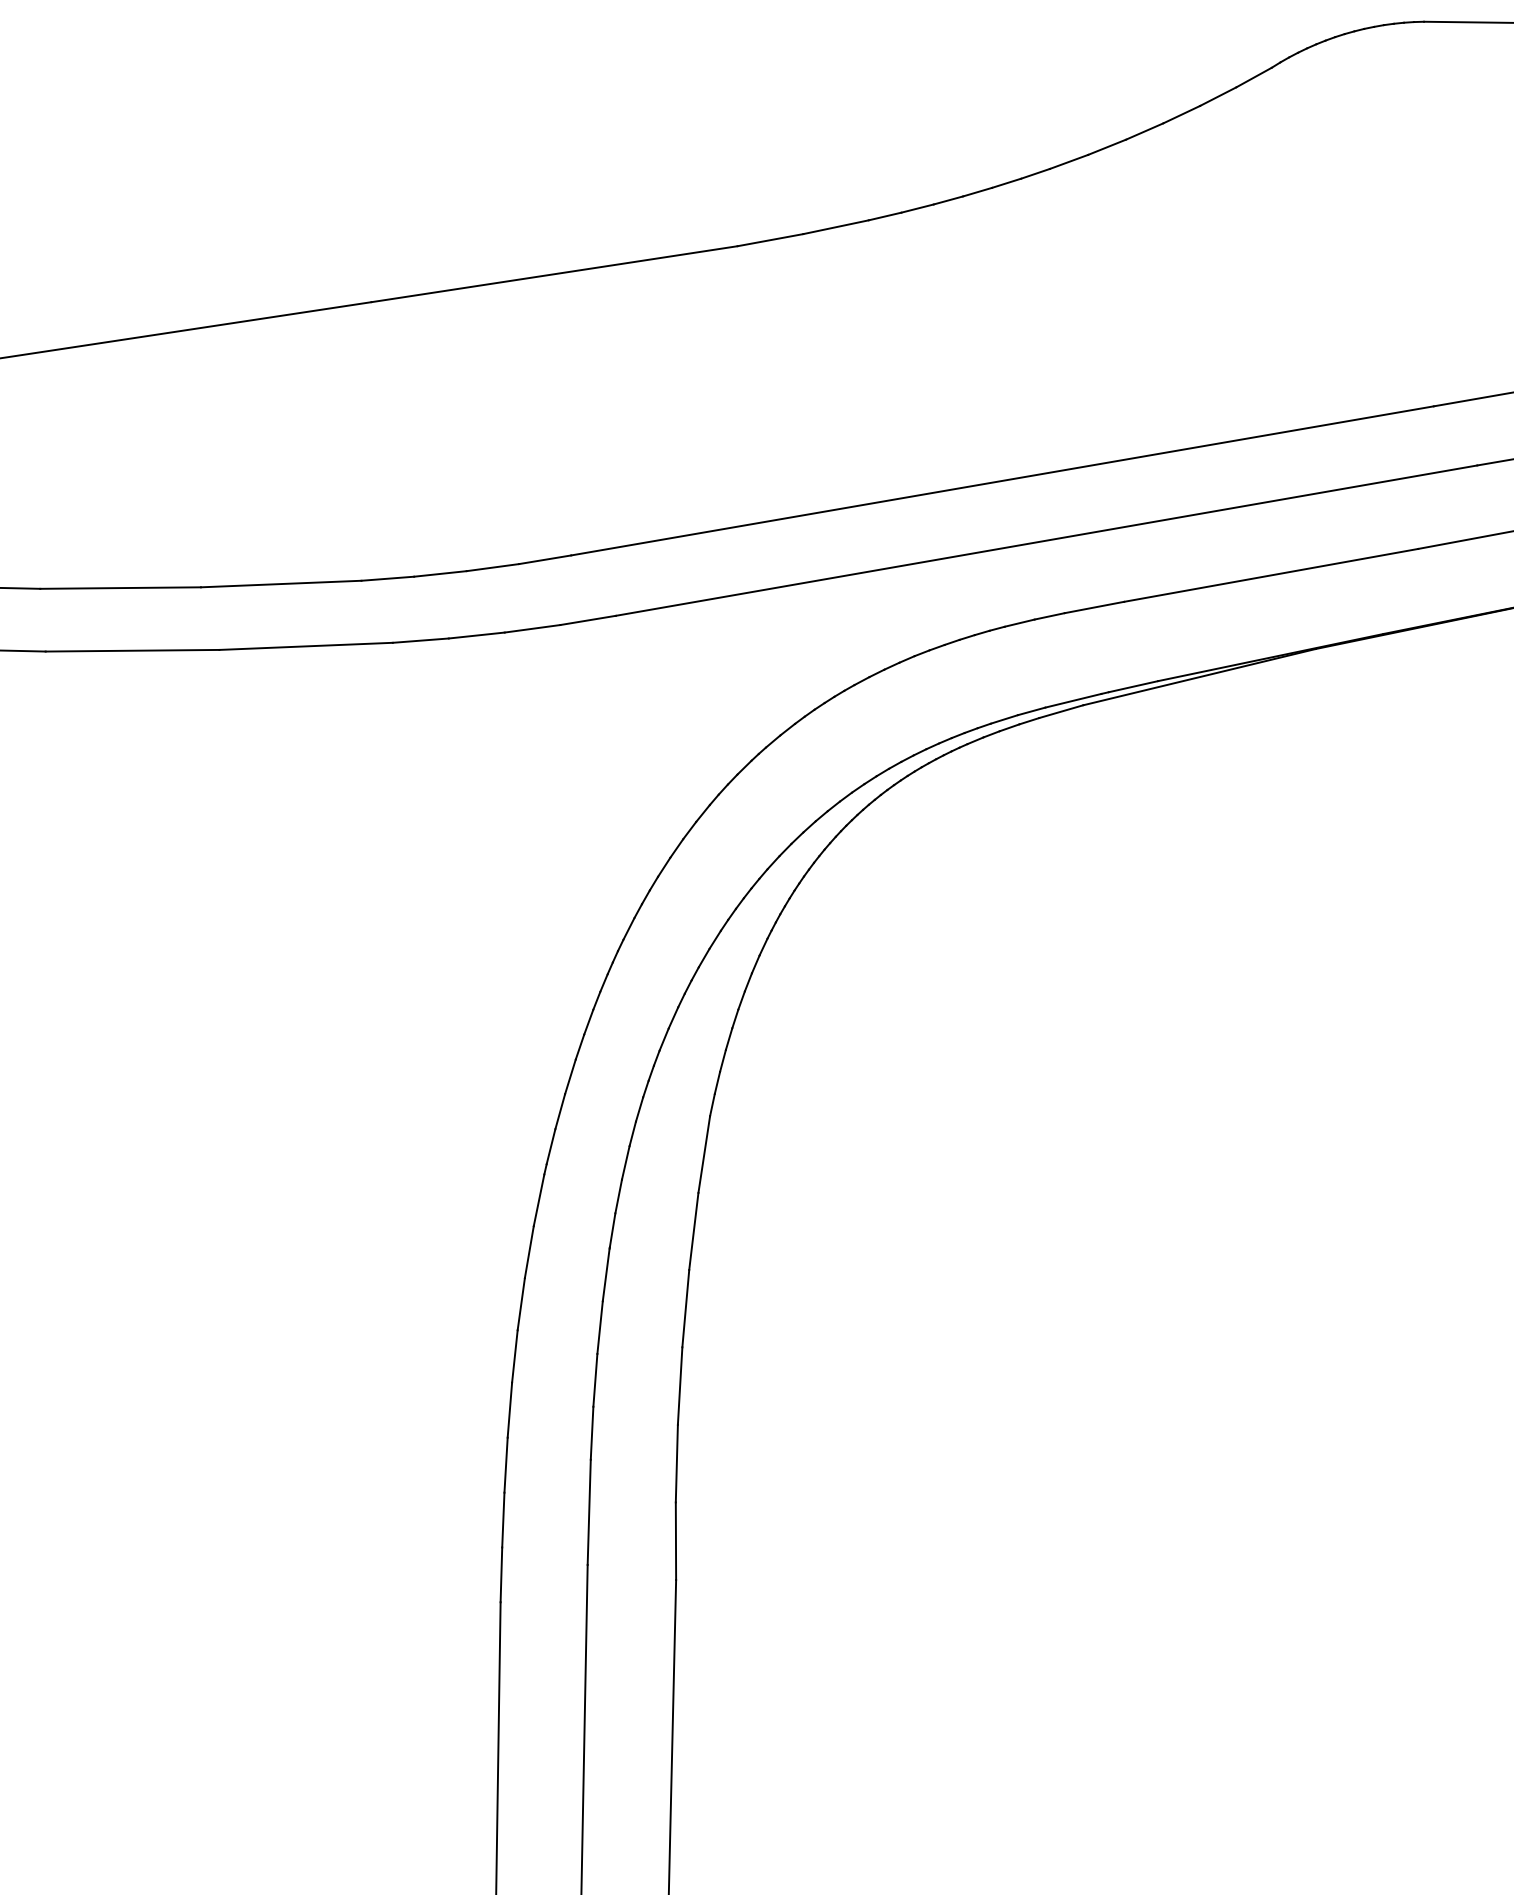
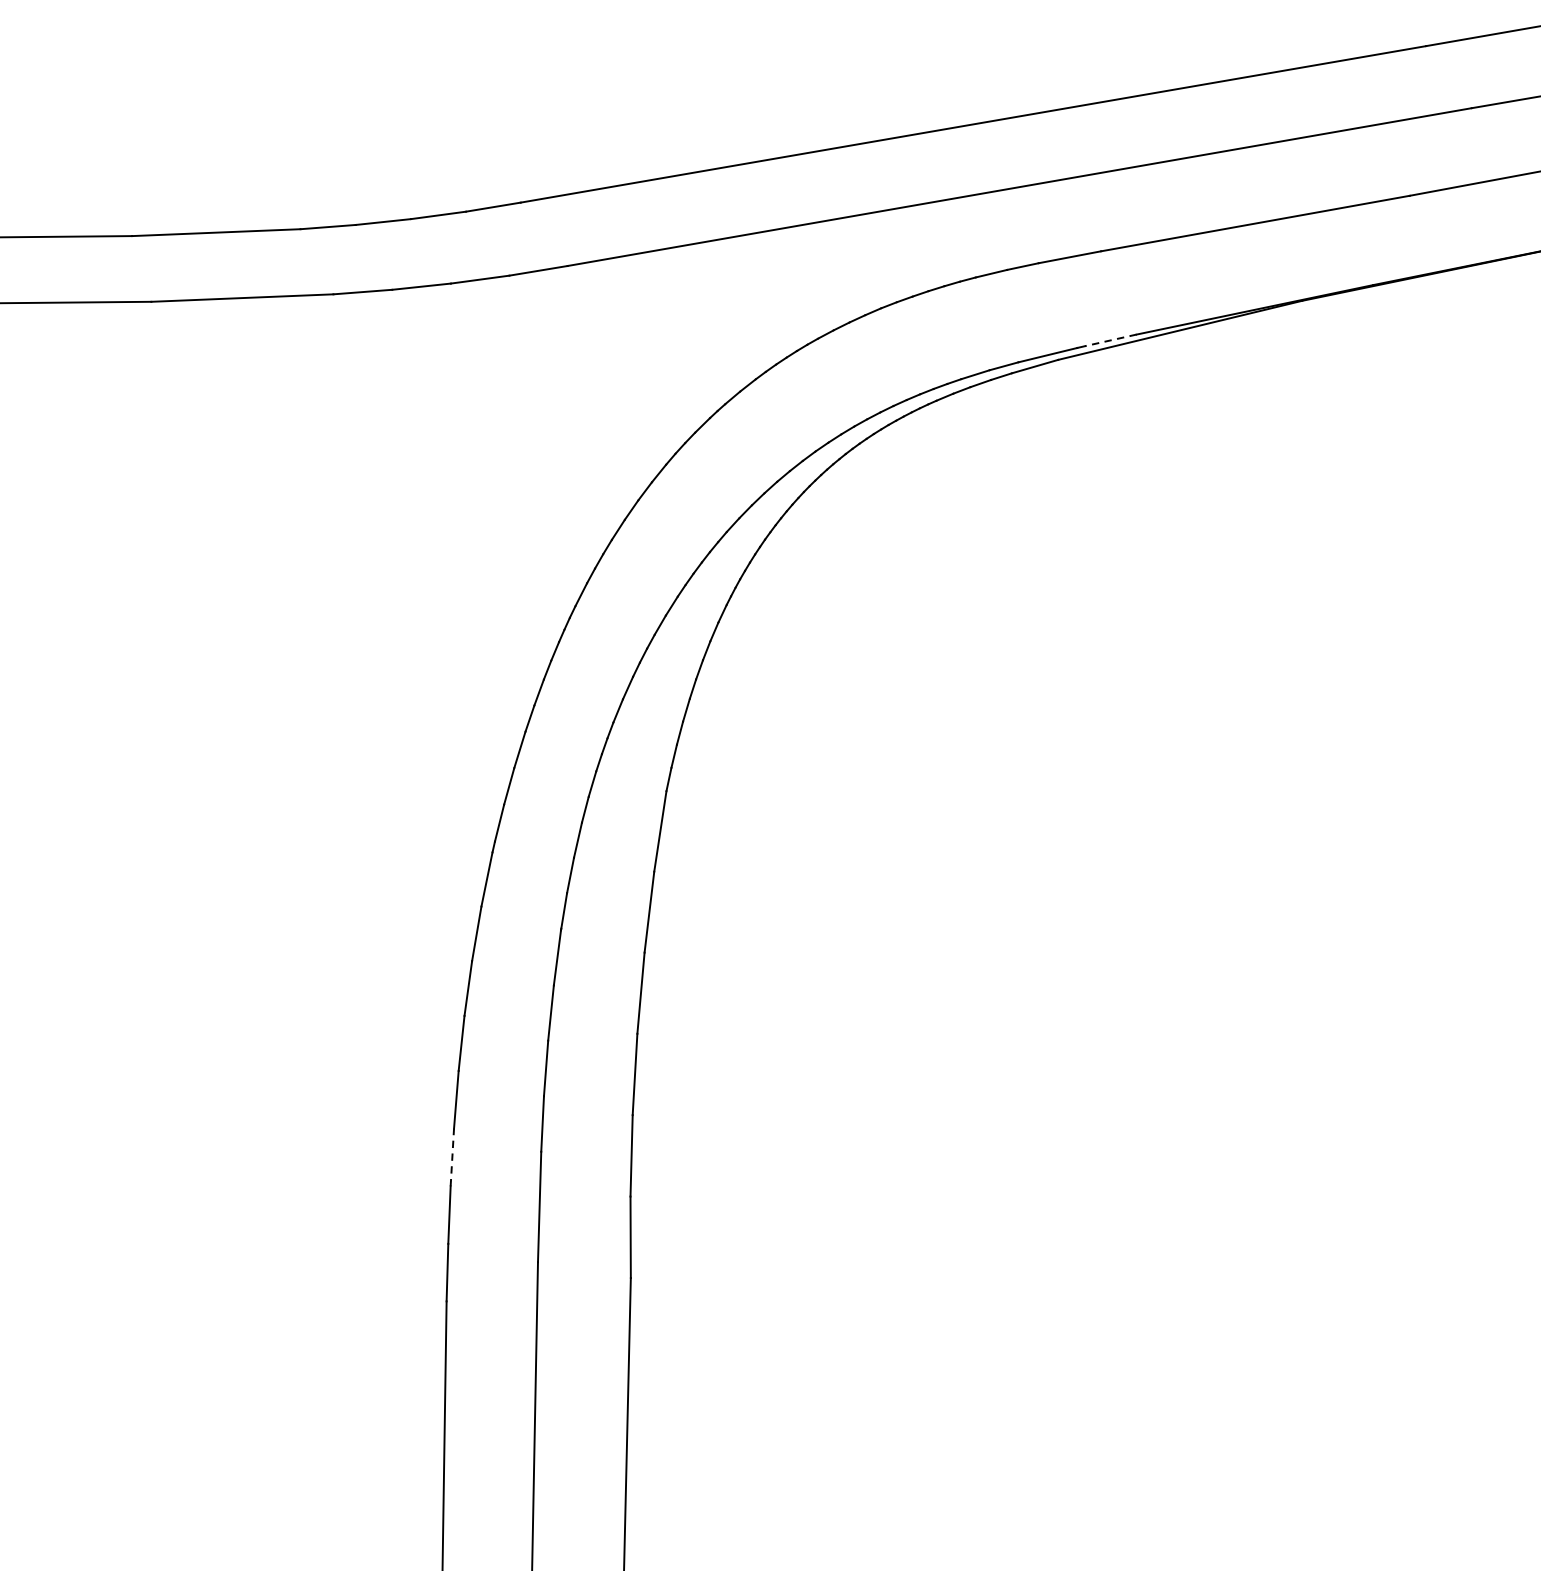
line: (1132, 686) -> (1109, 340), solid -> dashed
line: (506, 1465) -> (452, 1157), solid -> dashed

